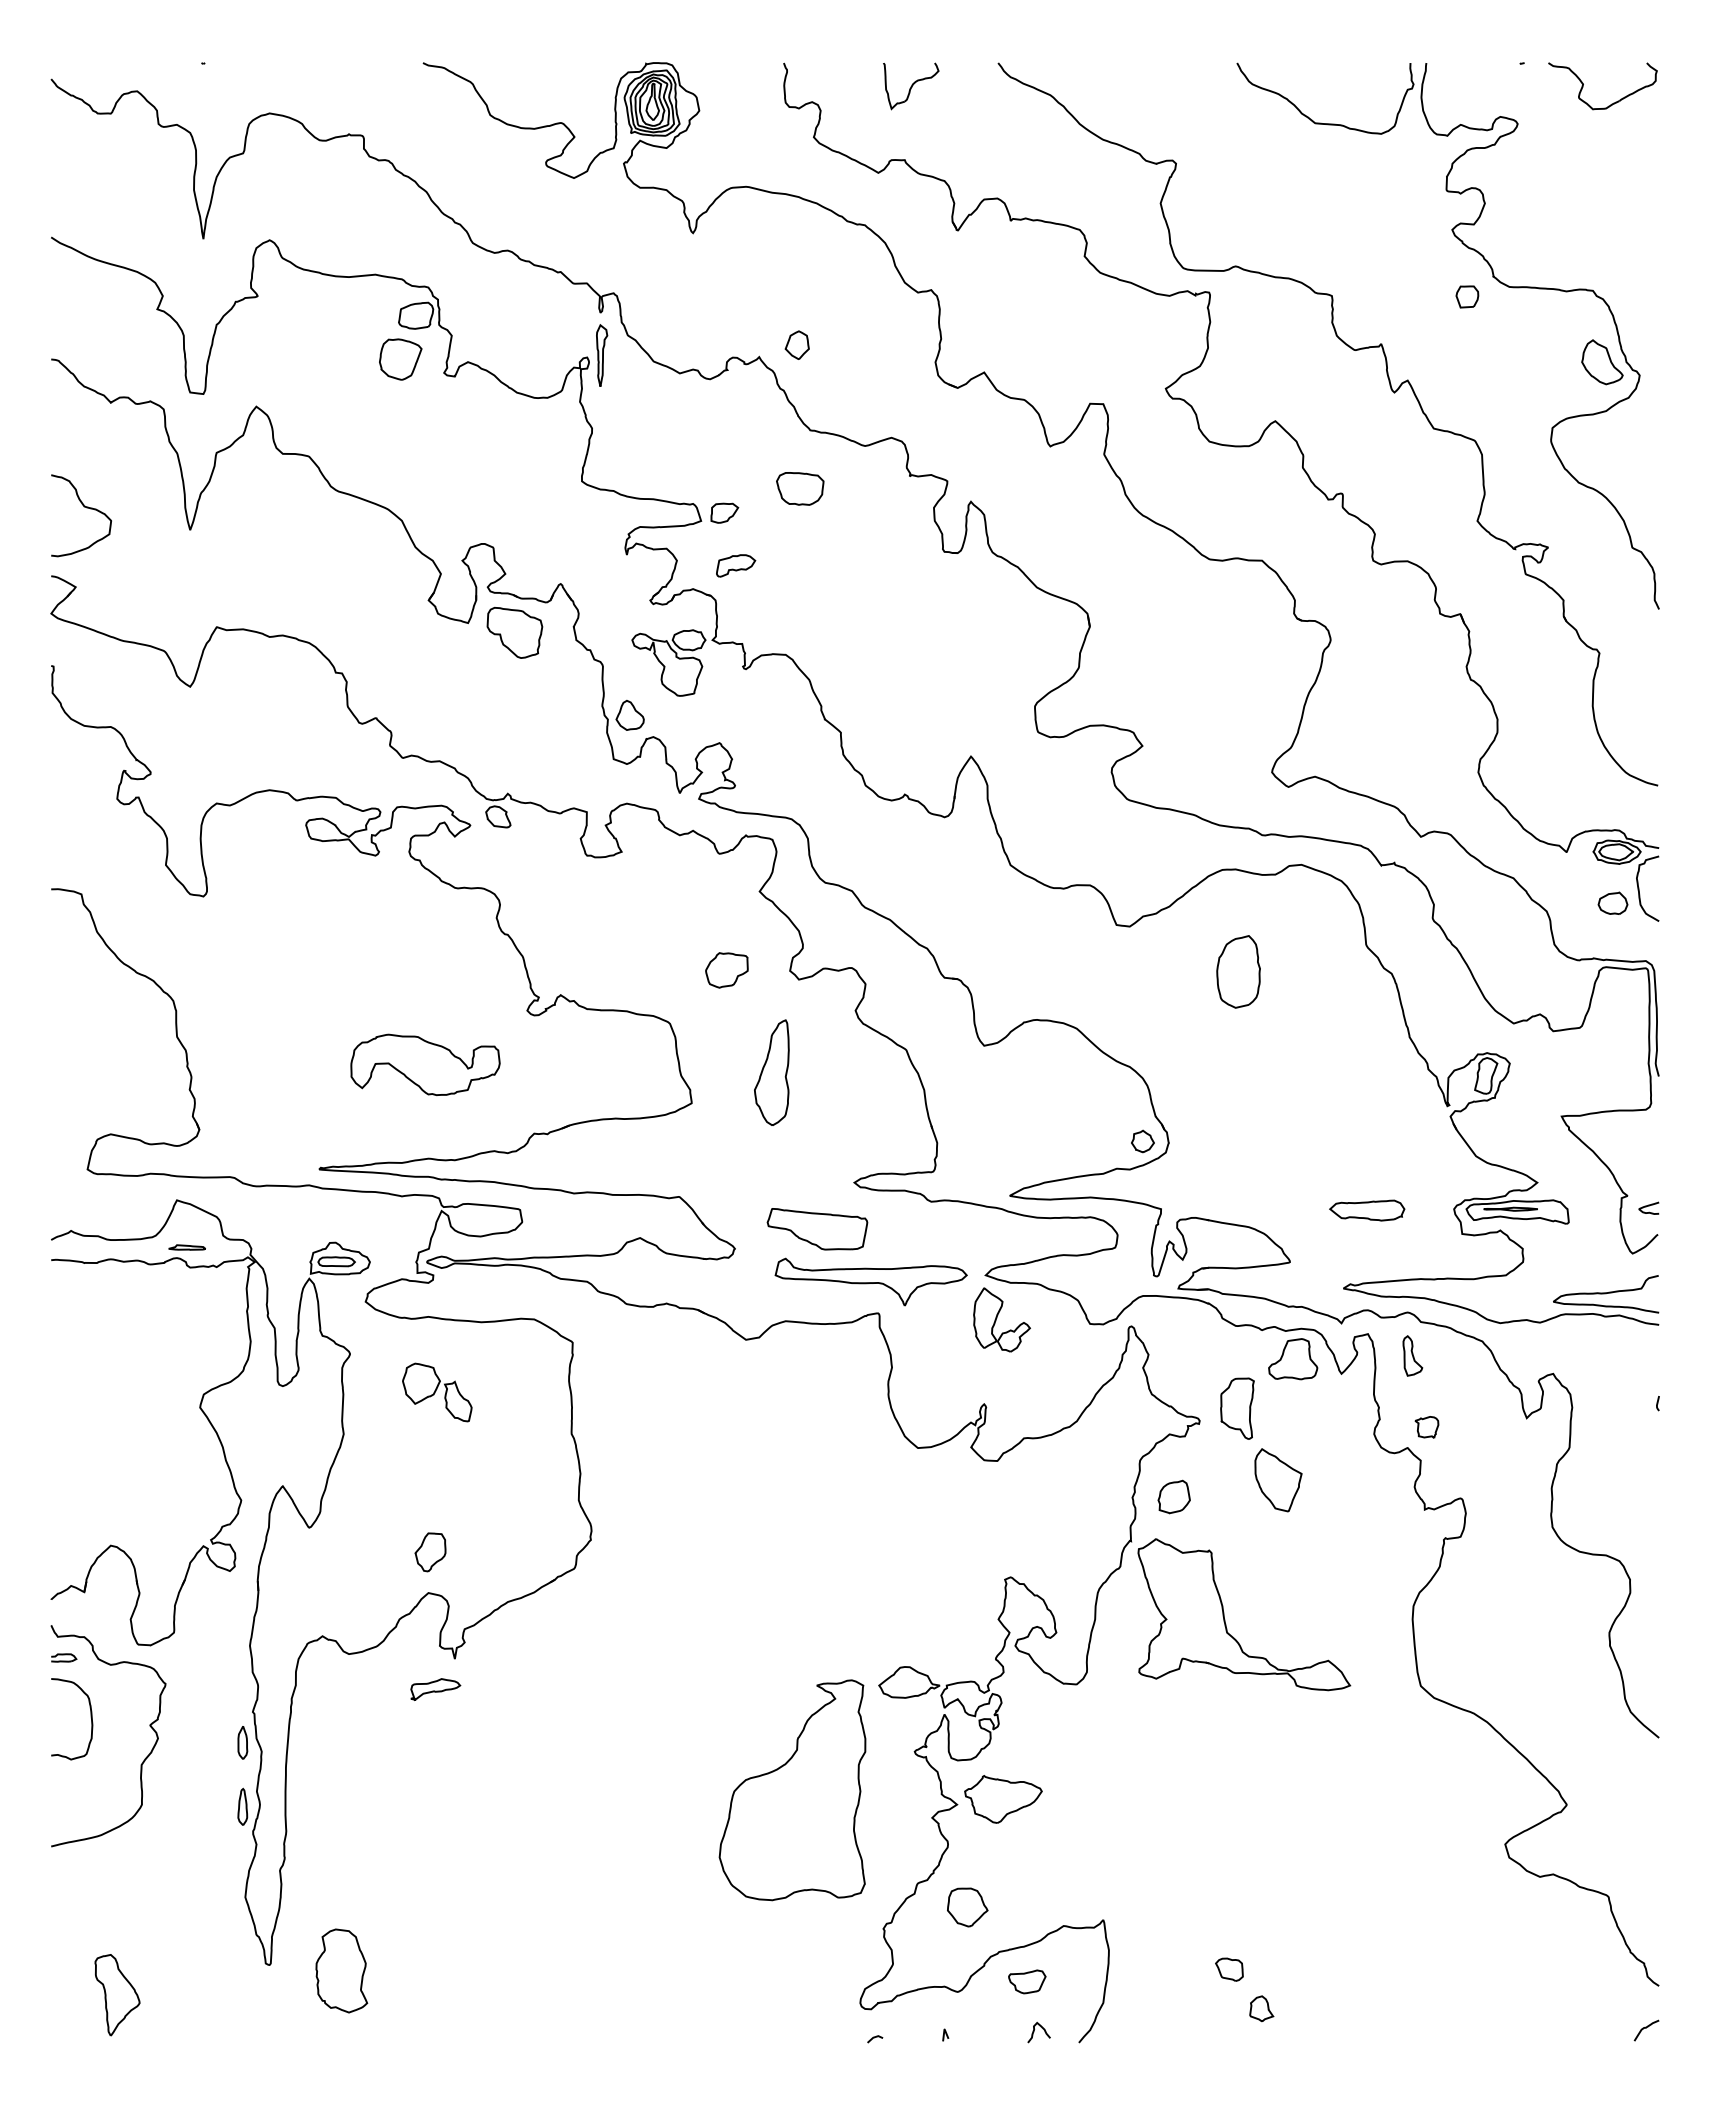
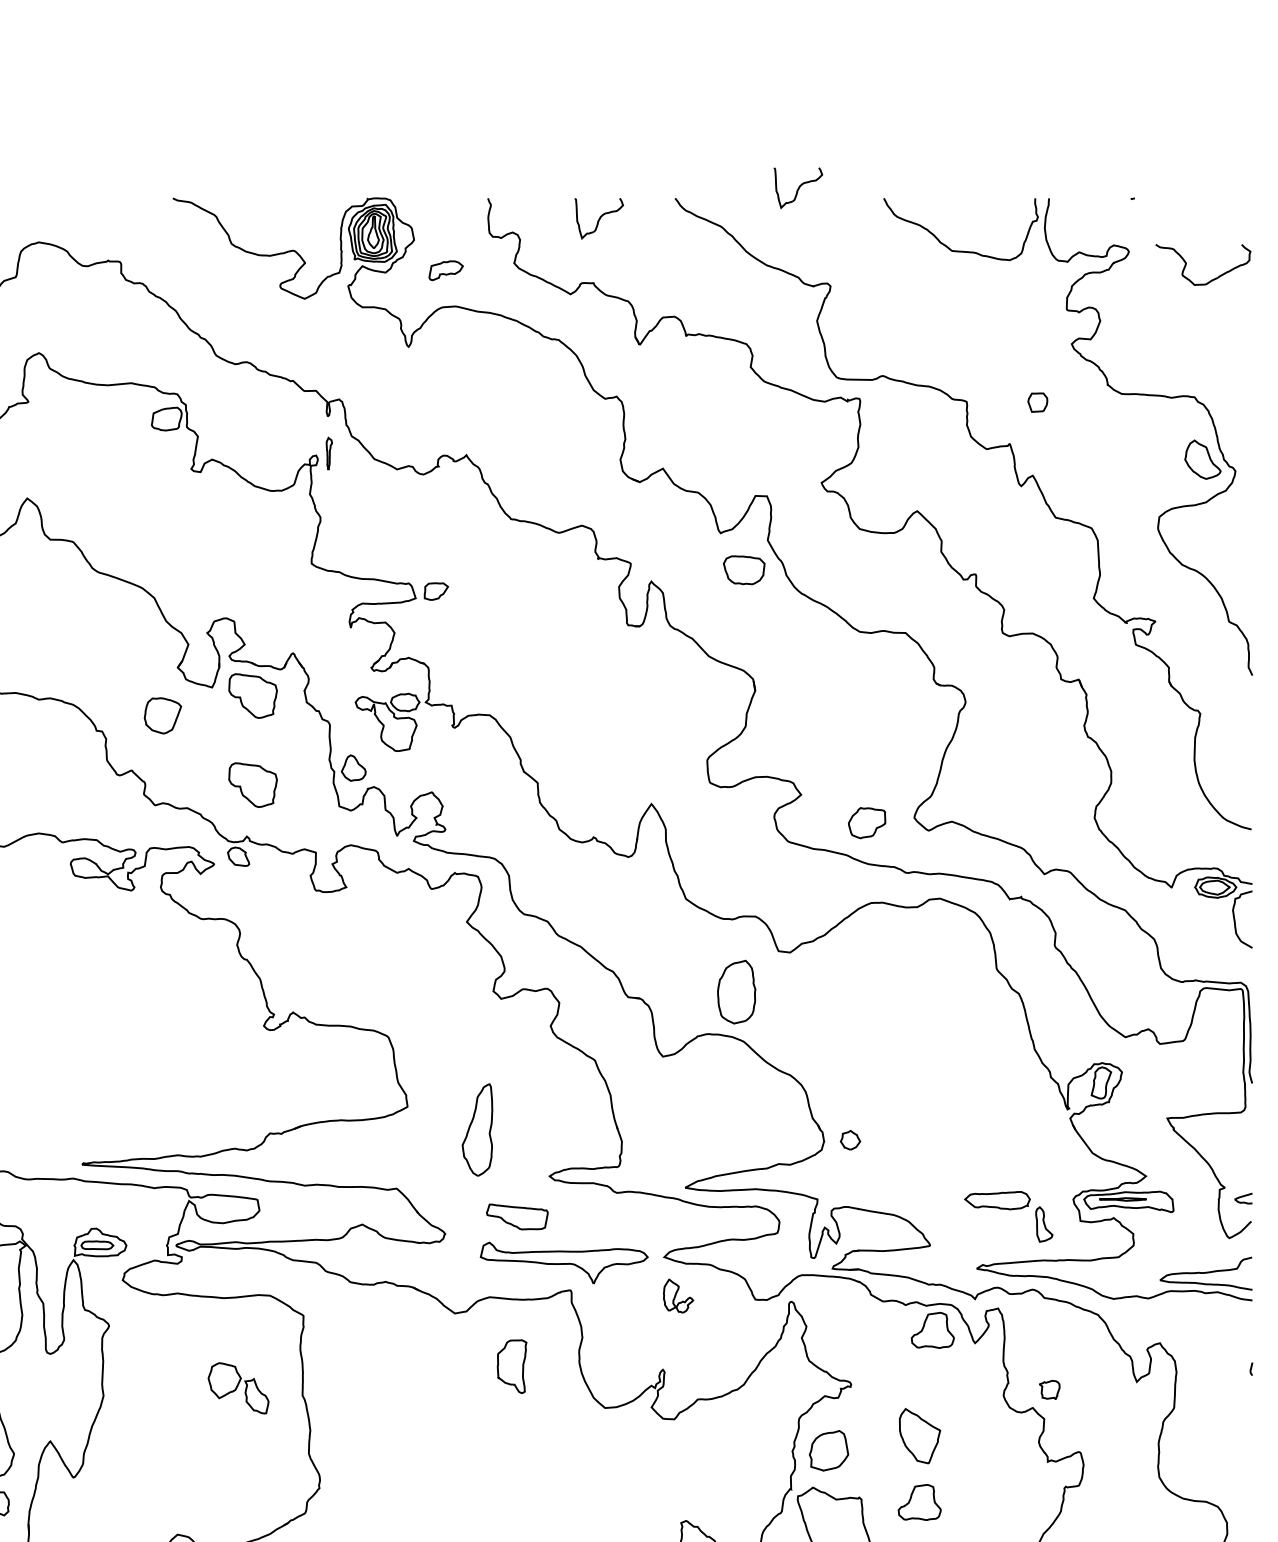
part: (1139, 51) -> (798, 188), added
part: (1583, 86) -> (1186, 265), moved
part: (1467, 296) -> (1037, 402), moved
part: (796, 344) -> (499, 444), removed
part: (602, 355) -> (329, 453), size x0.6
part: (400, 359) -> (162, 715), moved
part: (800, 488) -> (744, 569), moved
part: (736, 565) -> (446, 270), moved
part: (514, 734) -> (252, 784), added
part: (1612, 902) -> (1211, 931), removed
part: (726, 970) -> (866, 823), moved
part: (1238, 971) -> (736, 991), moved
part: (425, 1064) -> (174, 1073), removed
part: (771, 1072) -> (477, 1129), moved
part: (1142, 1141) -> (850, 1140), moved
part: (817, 1229) -> (517, 1217), size x0.7
part: (1001, 1319) -> (678, 1295), size x0.6
part: (1412, 1355) -> (1044, 1224), moved
part: (437, 1392) -> (238, 1388), moved
part: (1237, 1408) -> (512, 1366), moved
part: (1173, 1496) -> (828, 1450), size x1.4
part: (430, 1552) -> (179, 1499), removed
part: (1278, 1556) -> (920, 1502), added

